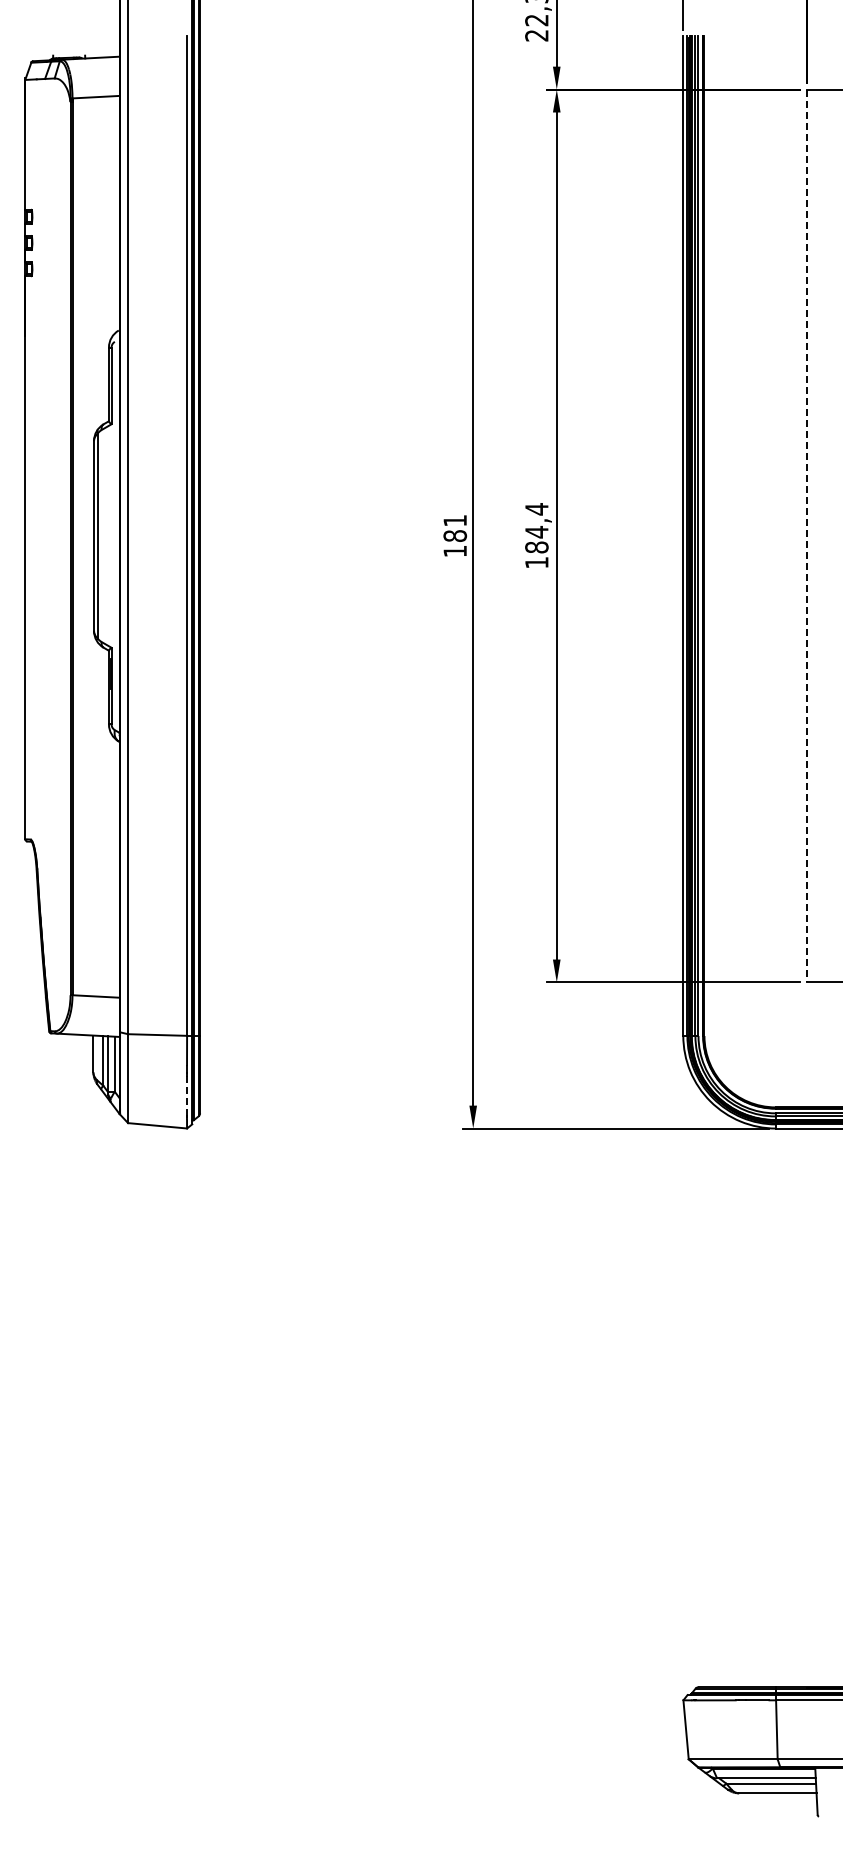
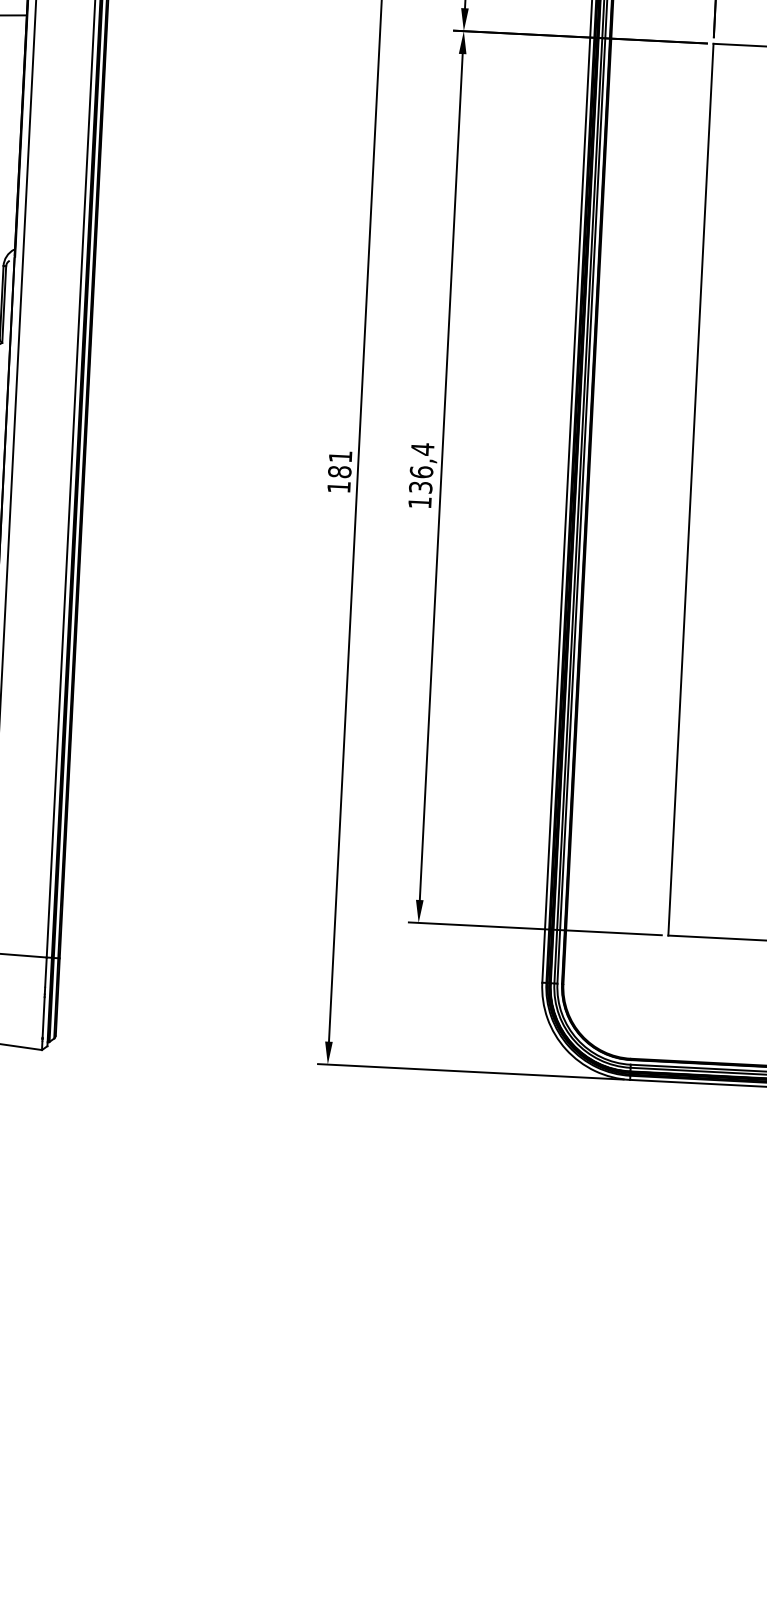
line: (806, 536) -> (690, 490), dashed -> solid
text: (536, 539) -> (420, 479), 184,4 -> 136,4
line: (187, 1095) -> (44, 1017), dashed -> solid

